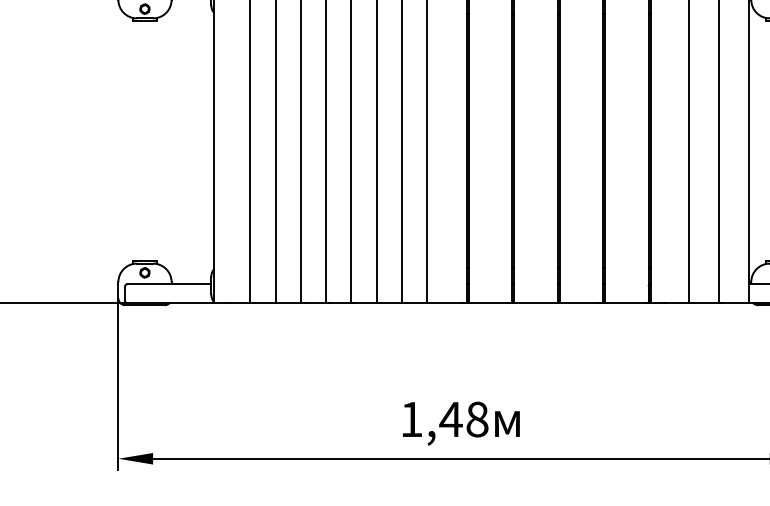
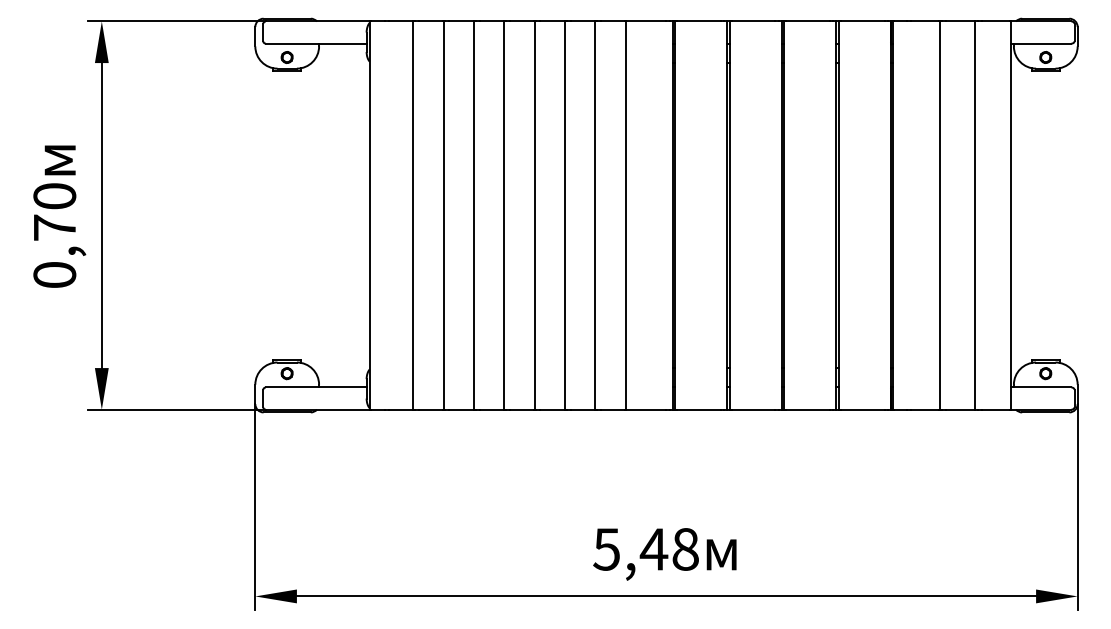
text: (411, 419) -> (606, 549), 1,48 -> 5,48

